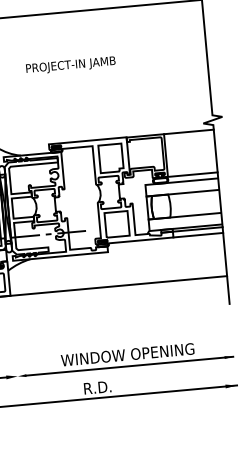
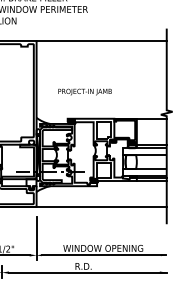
text: (69, 64) -> (84, 91), moved
line: (15, 348) -> (36, 238), added

